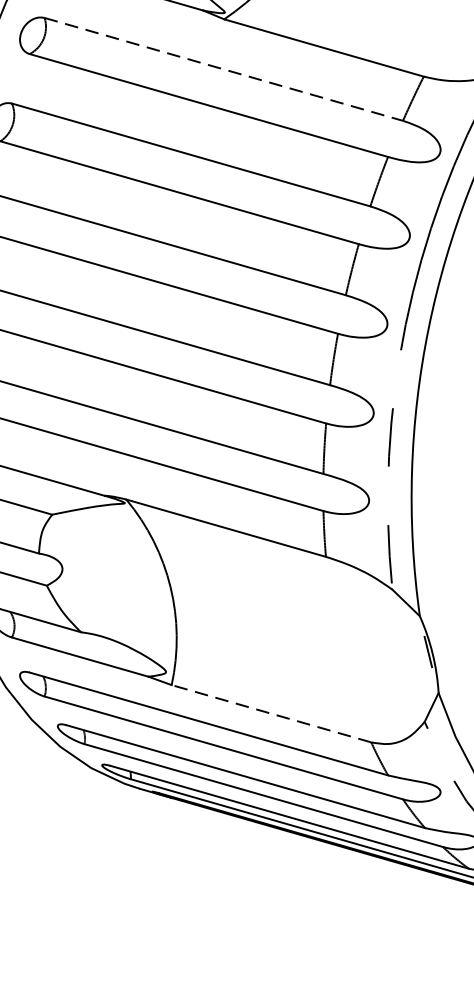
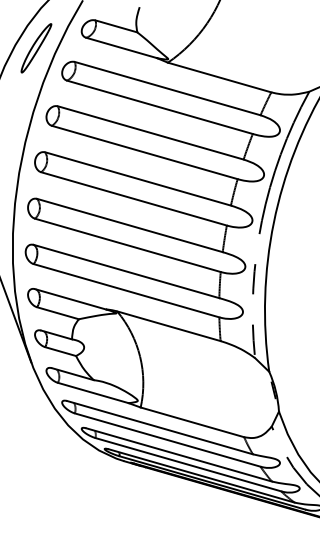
line: (223, 69) -> (167, 88), dashed -> solid
line: (271, 714) -> (192, 422), dashed -> solid

